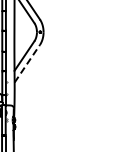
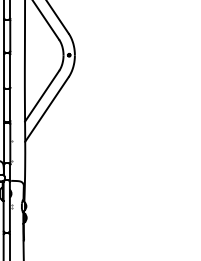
line: (27, 63) -> (47, 109), dashed -> solid

